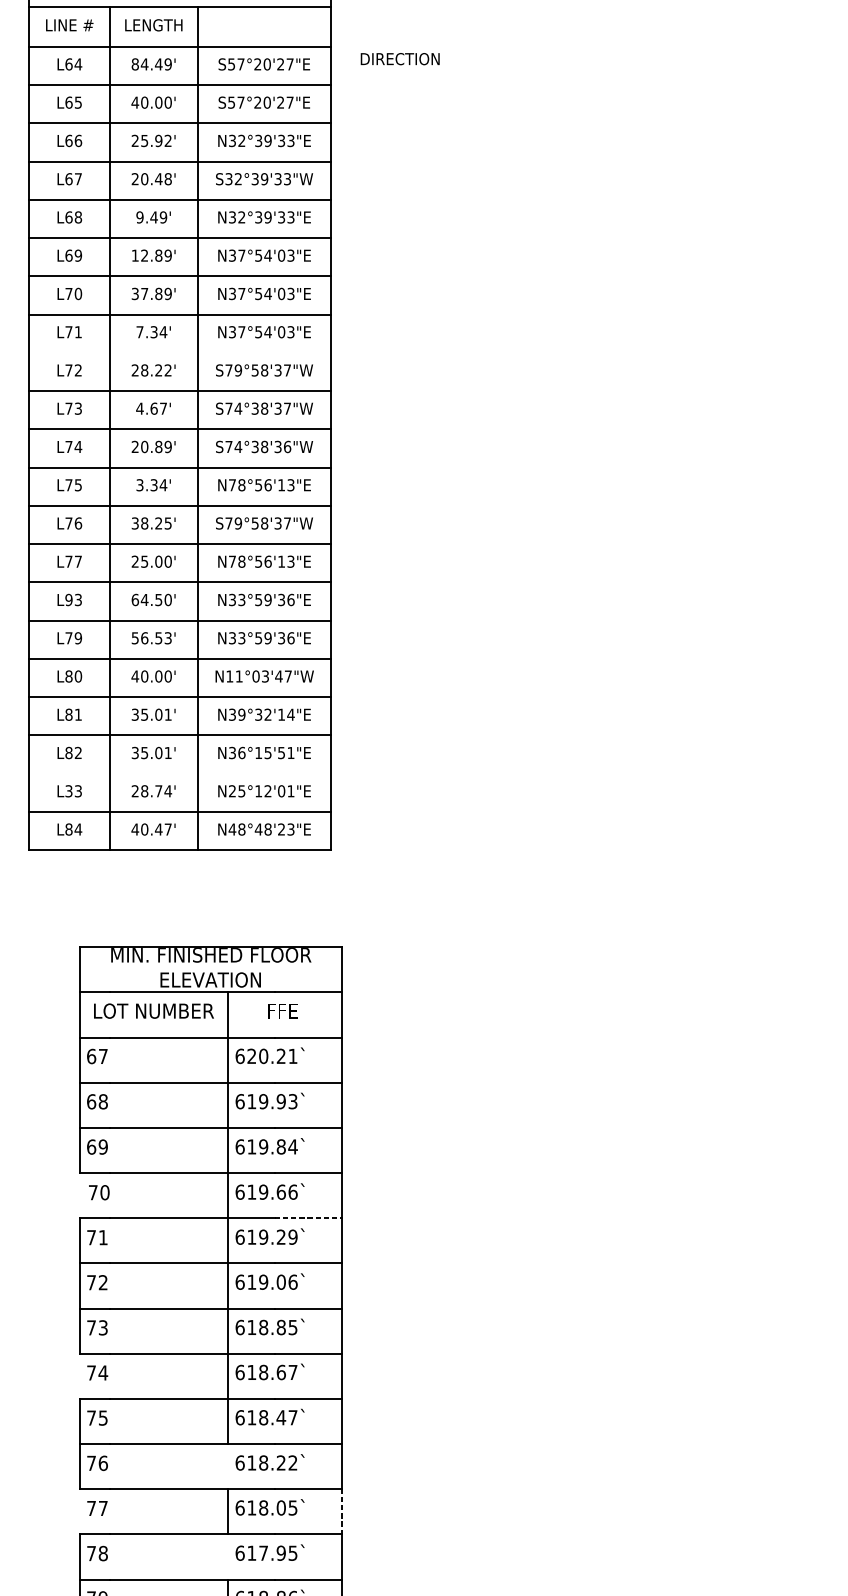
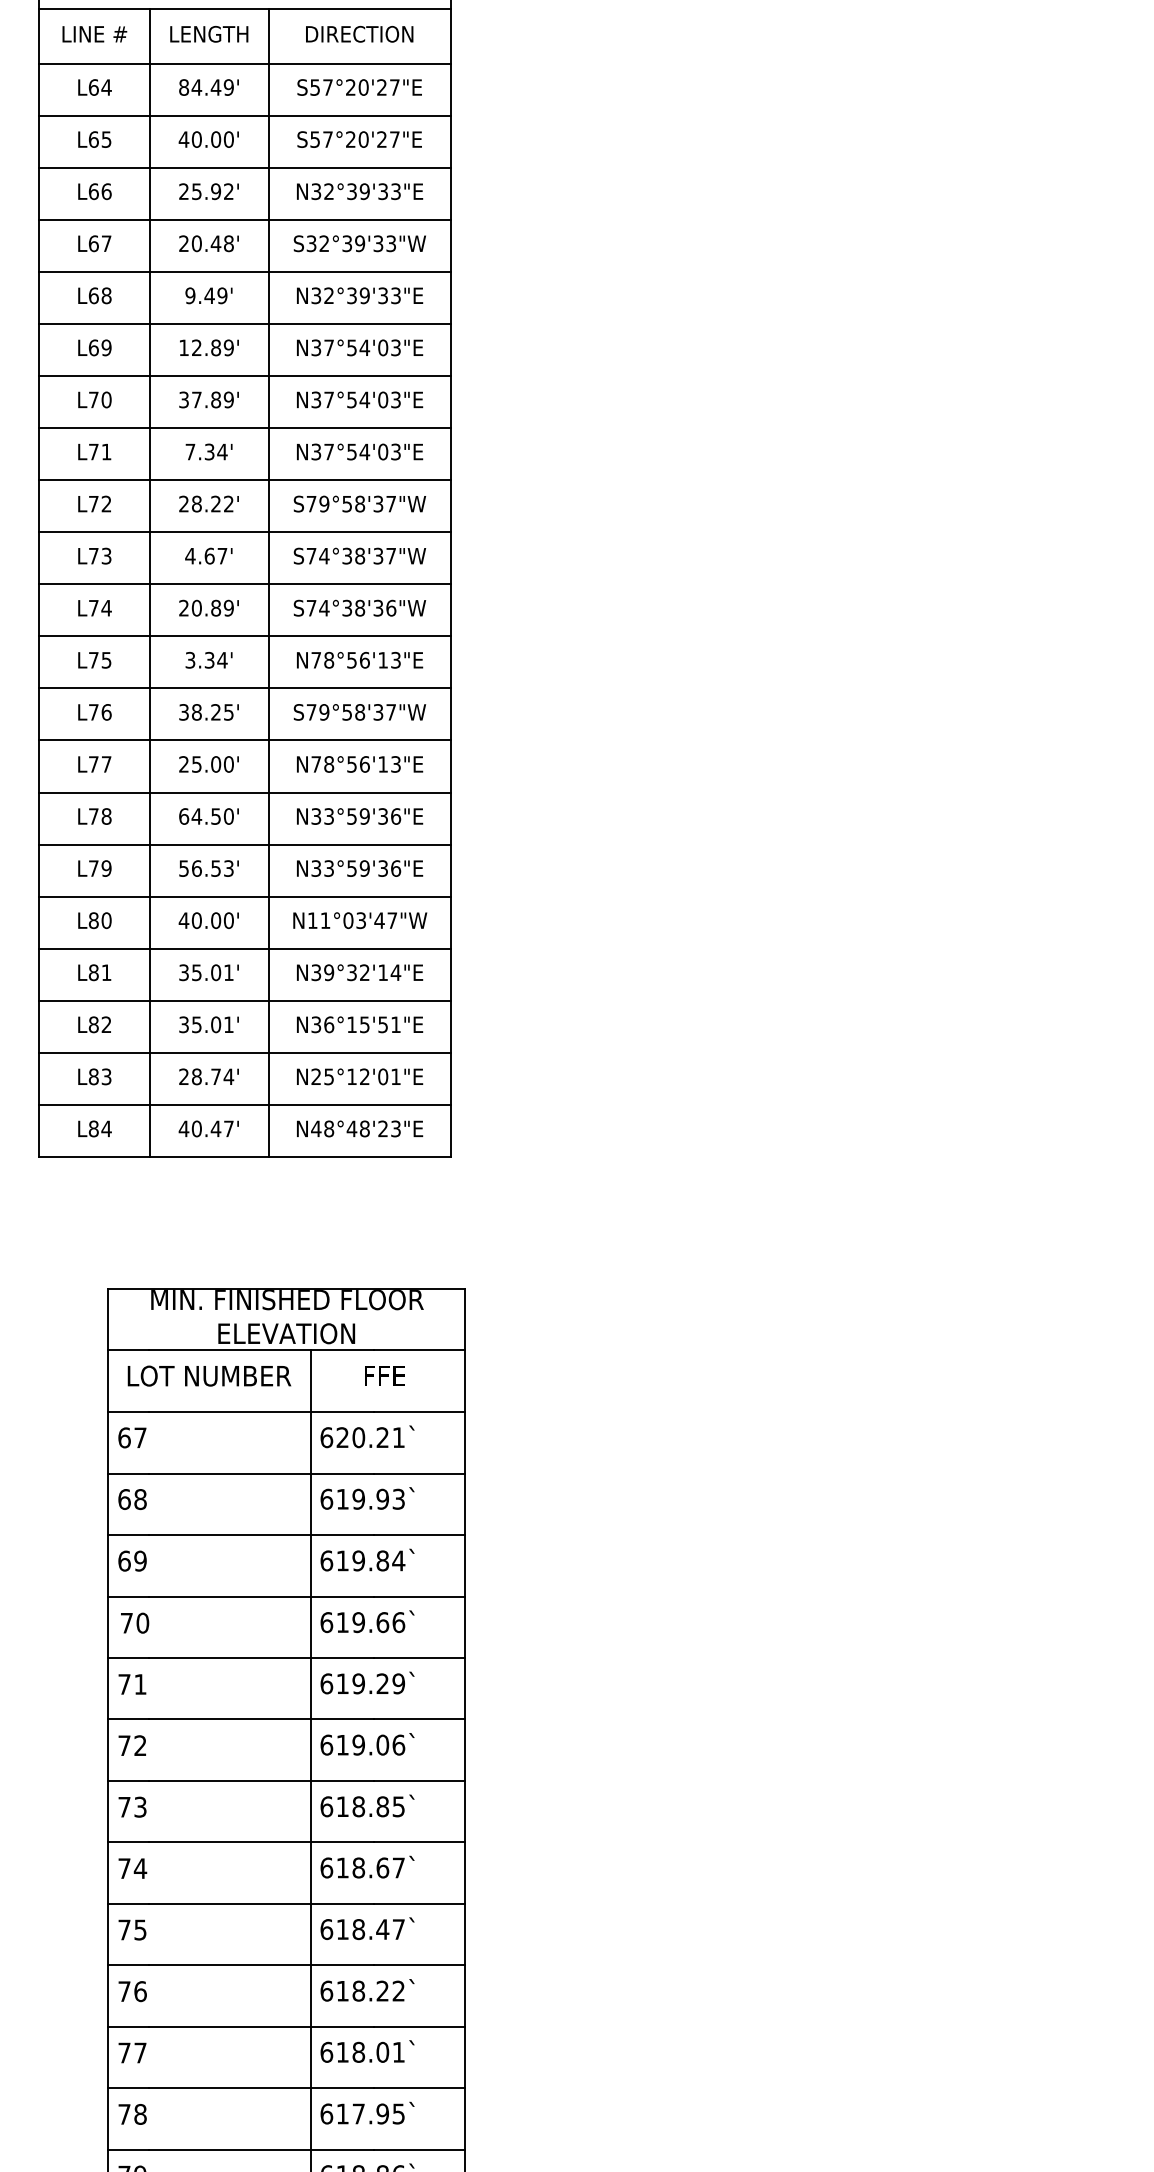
text: (400, 58) -> (359, 33), moved
line: (179, 353) -> (244, 480), added
text: (73, 599) -> (99, 816), L93 -> L78
line: (179, 773) -> (244, 1052), added
text: (68, 791) -> (93, 1076), L33 -> L83
line: (79, 1195) -> (108, 1627), added
line: (309, 1218) -> (420, 1658), dashed -> solid
line: (79, 1375) -> (108, 1872), added
line: (228, 1466) -> (310, 1995), added
text: (292, 1508) -> (398, 2052), 618.05` -> 618.01`
line: (79, 1511) -> (108, 2057), added
line: (342, 1511) -> (465, 2057), dashed -> solid
line: (228, 1556) -> (310, 2118), added

